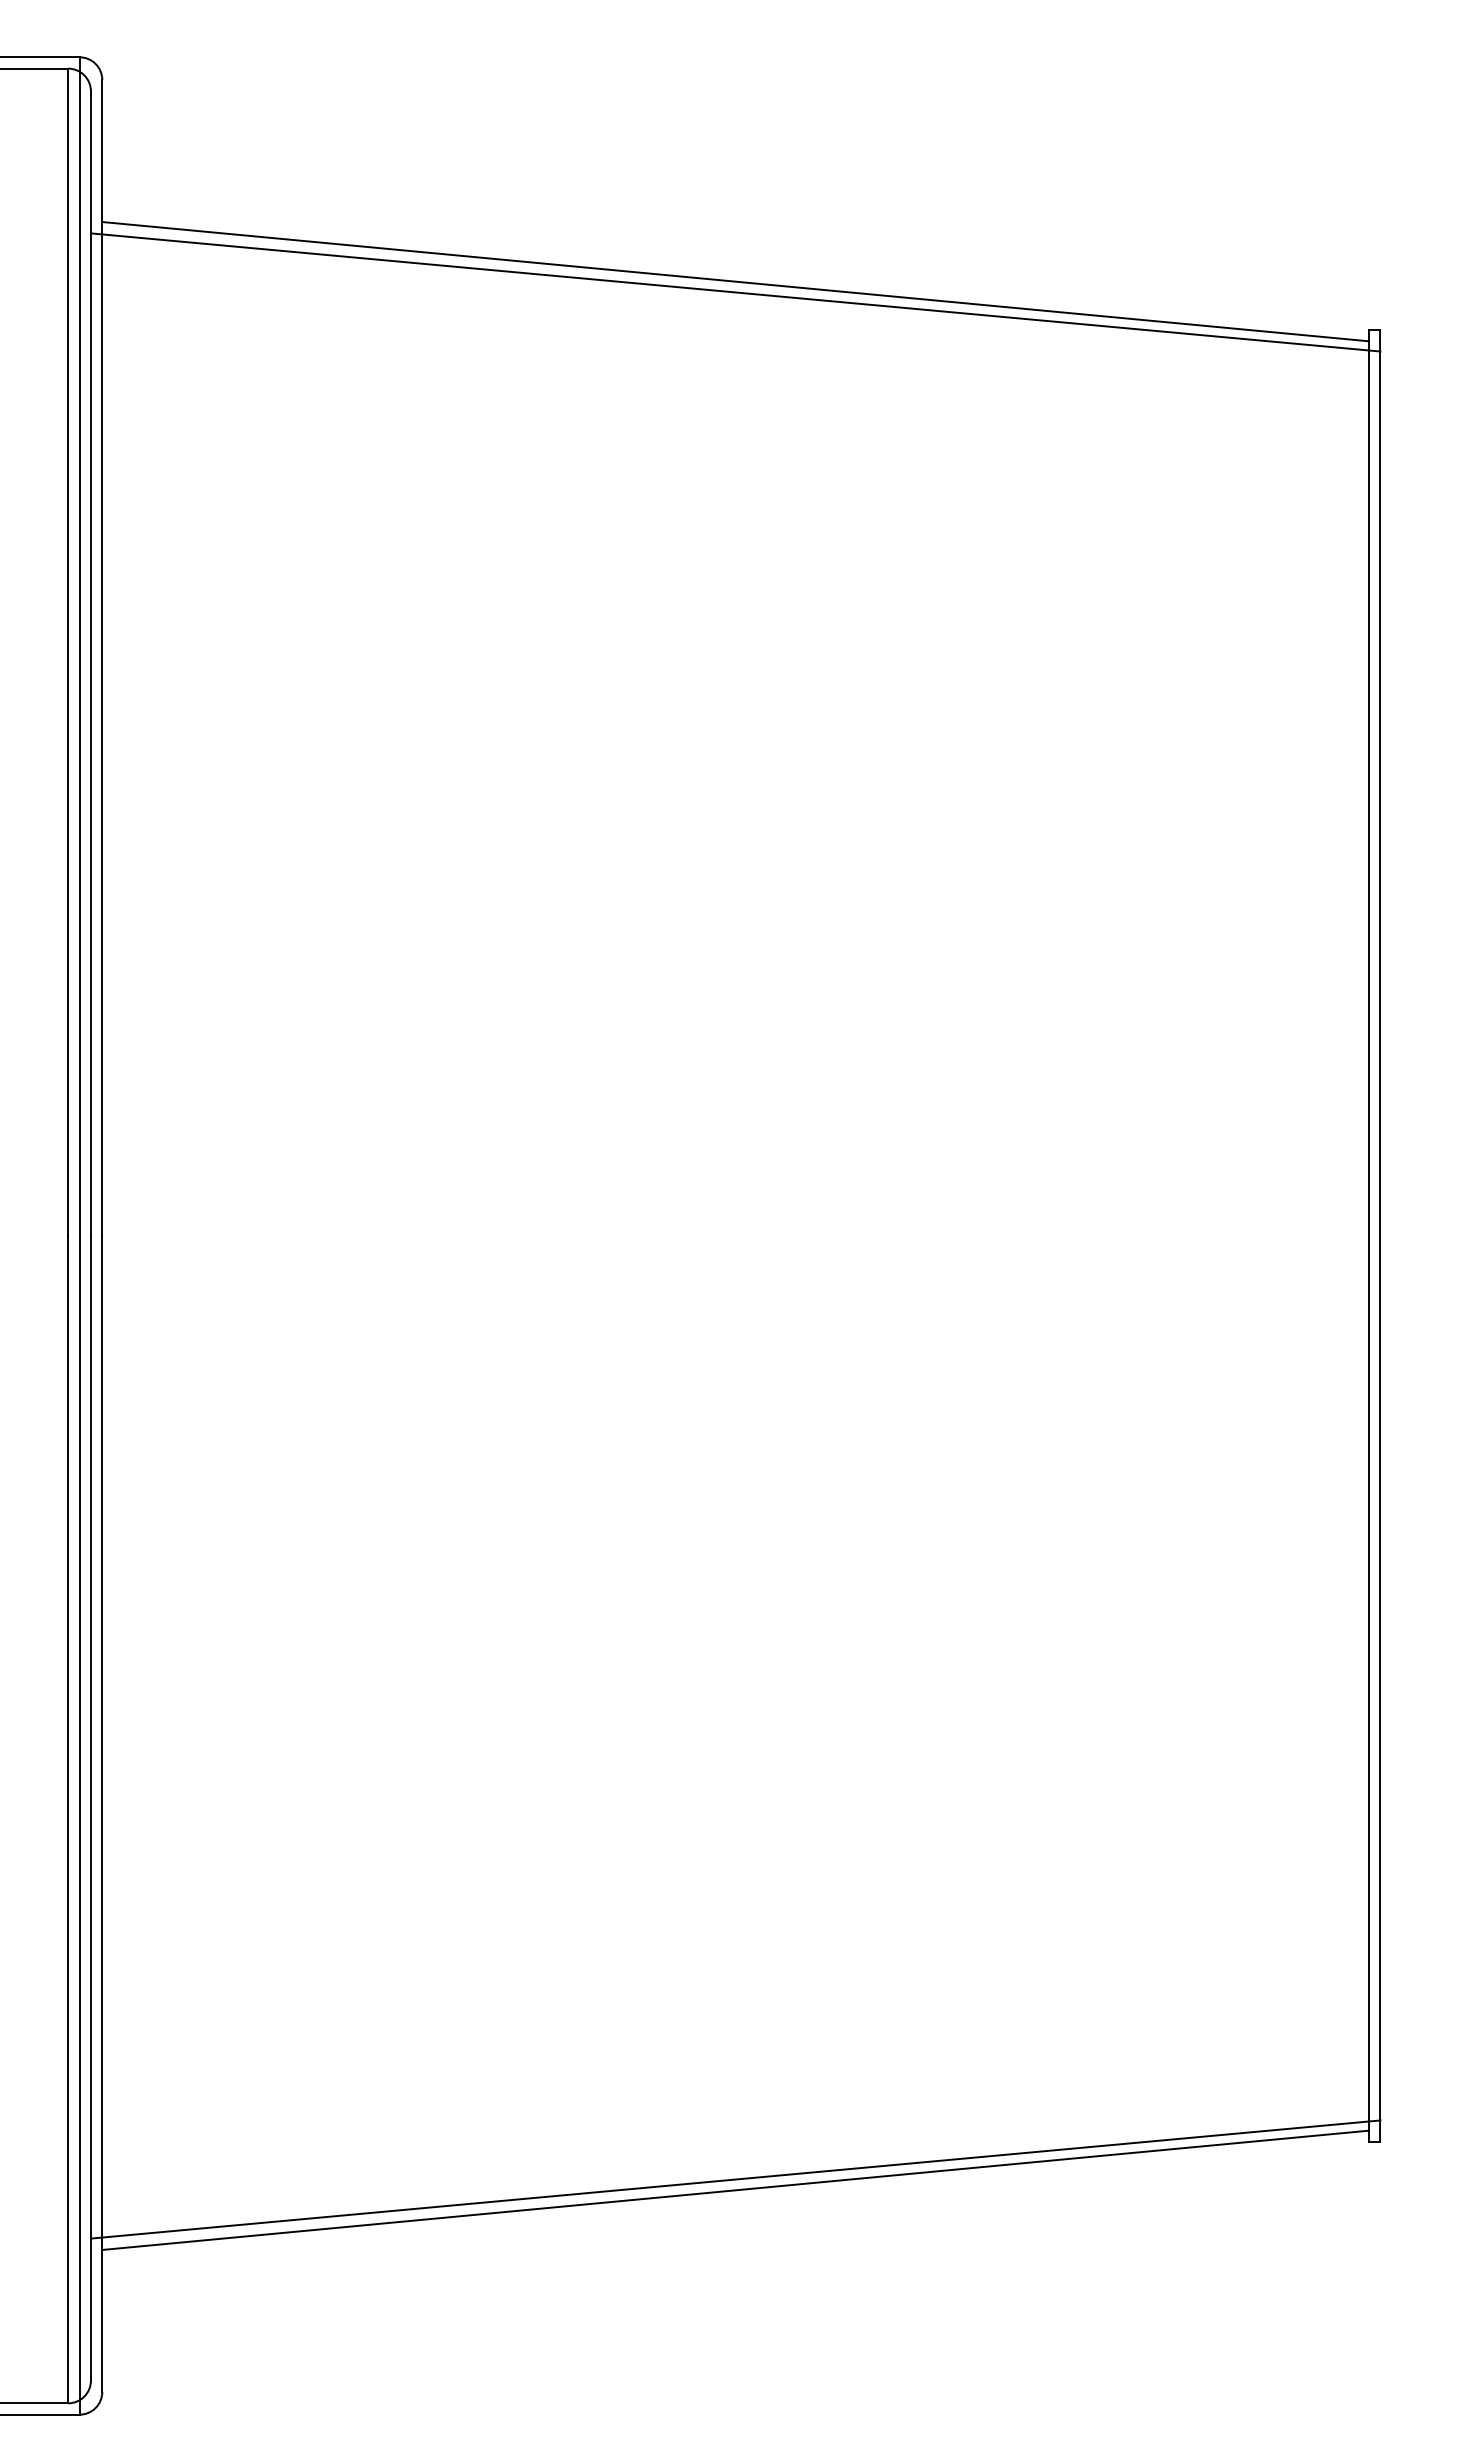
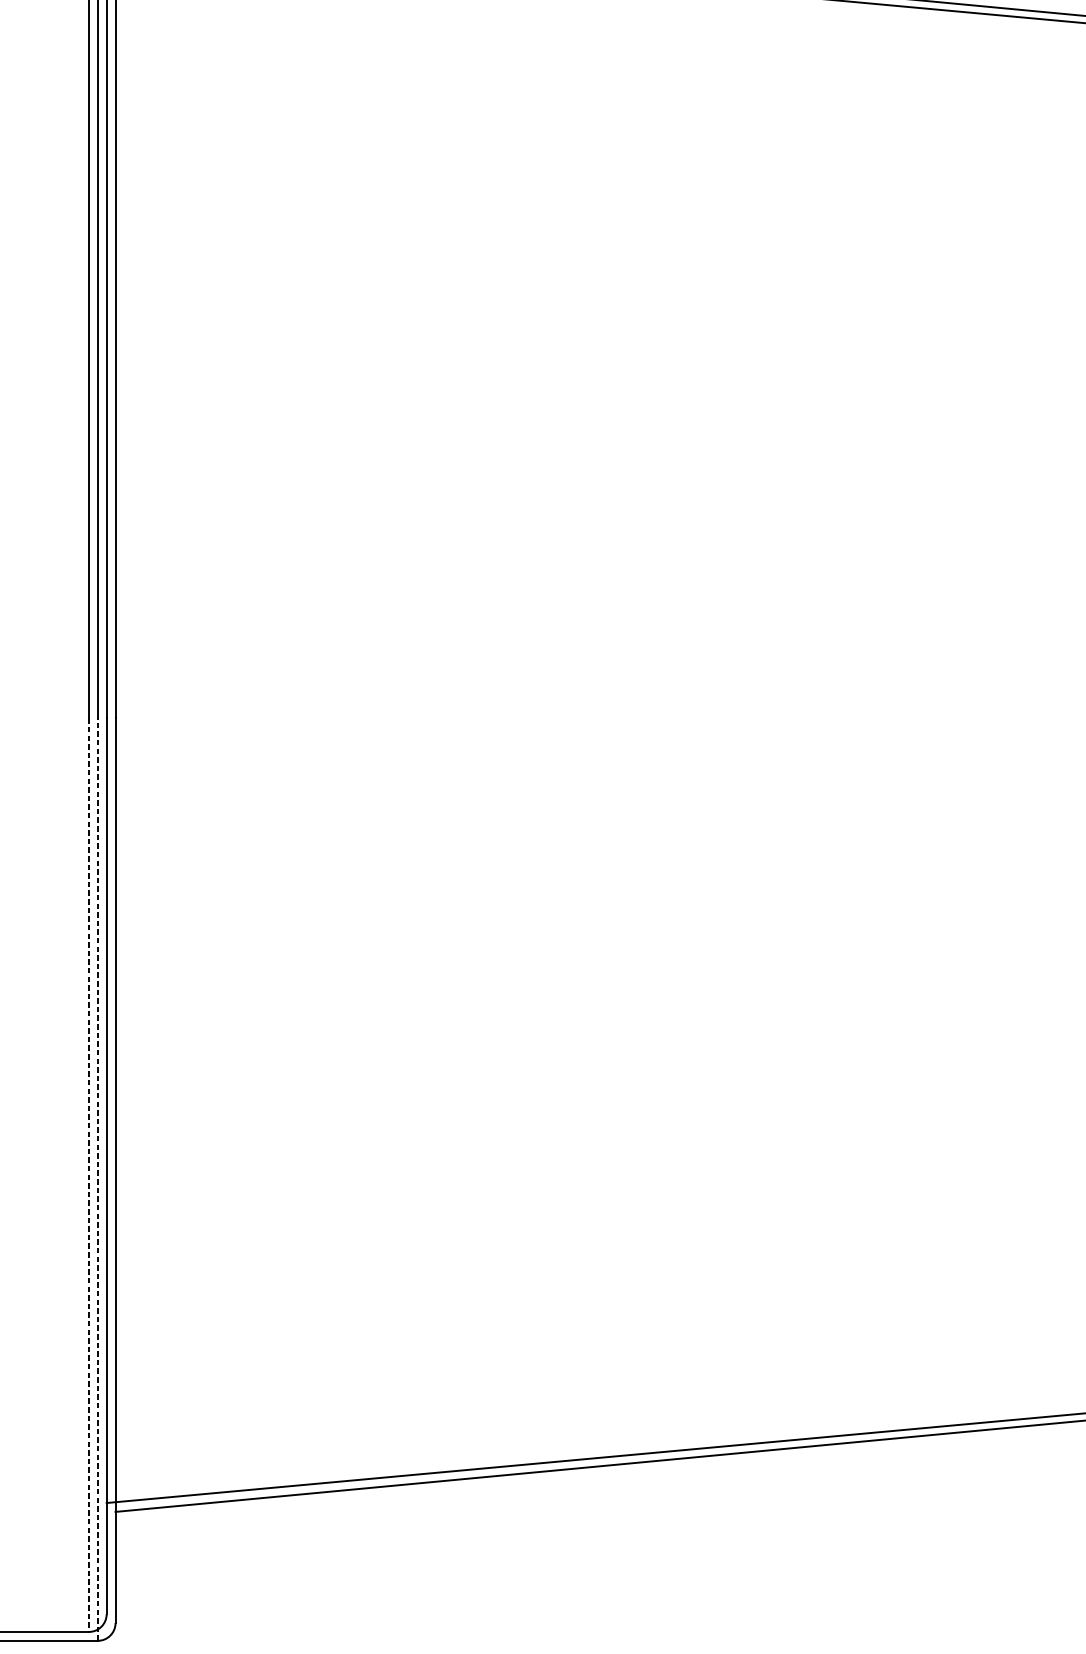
line: (68, 1819) -> (89, 1174), solid -> dashed
line: (79, 1824) -> (97, 1178), solid -> dashed

